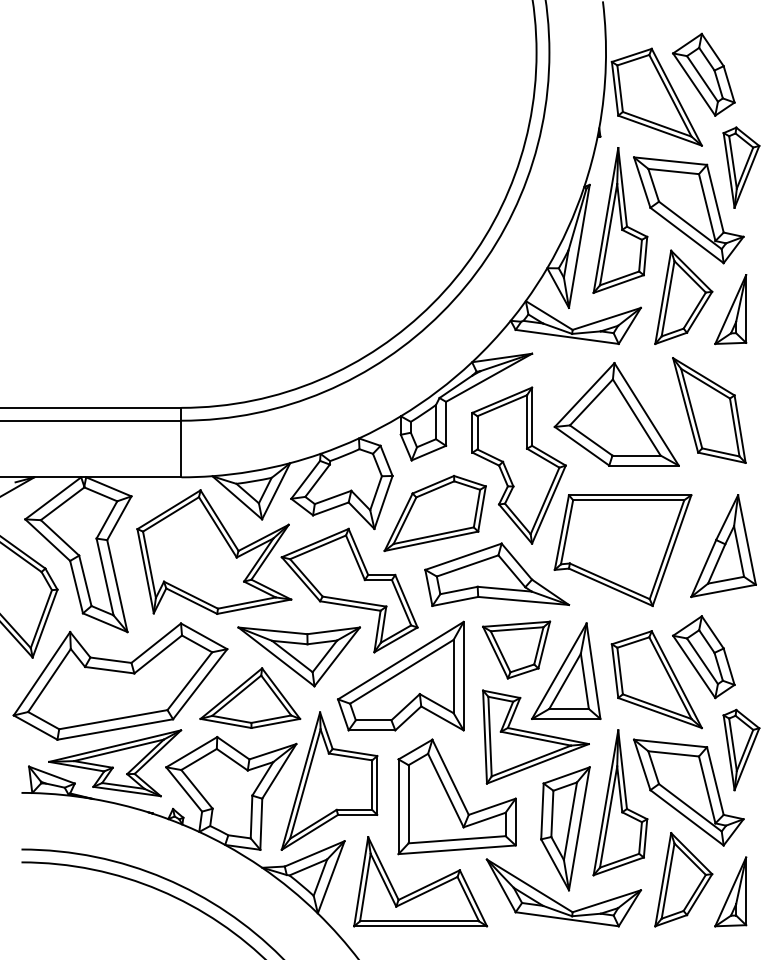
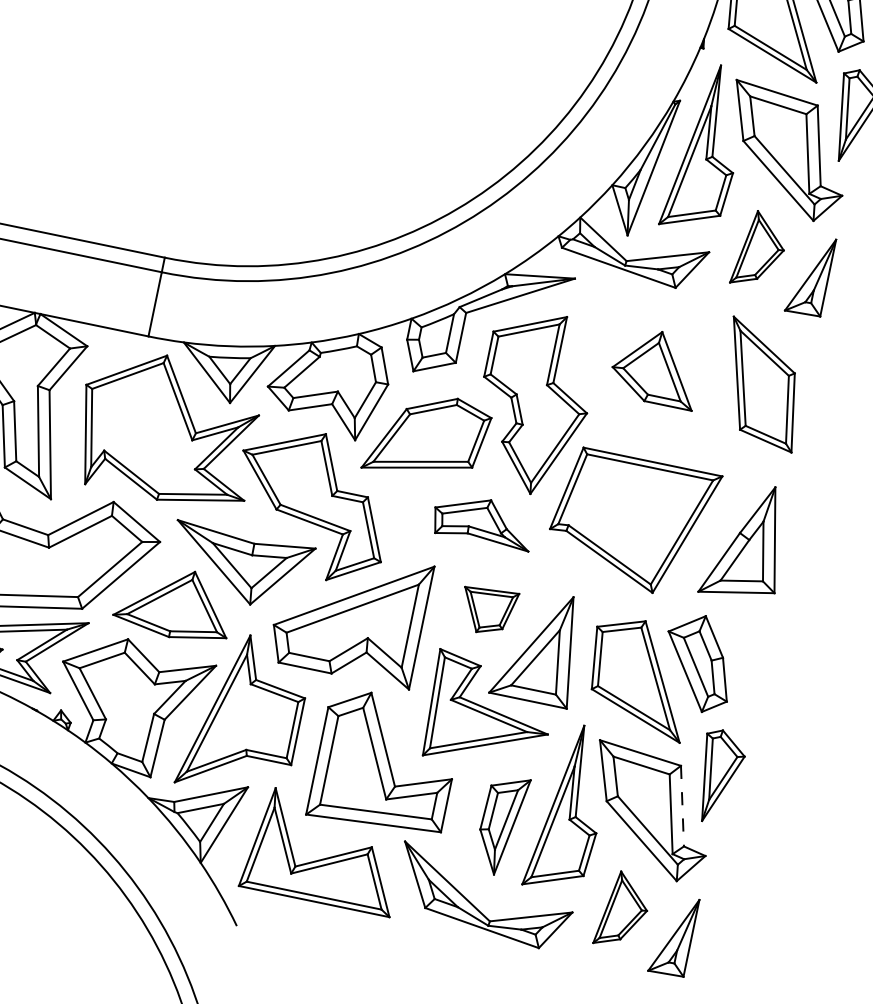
part: (683, 296) -> (760, 249), size x0.7
part: (616, 414) -> (656, 367), size x0.6
part: (497, 574) -> (483, 520), size x0.6
part: (516, 649) -> (487, 610), size x0.7
line: (715, 781) -> (682, 806), solid -> dashed
part: (565, 828) -> (501, 824), size x0.7
part: (683, 879) -> (623, 910), size x0.7

